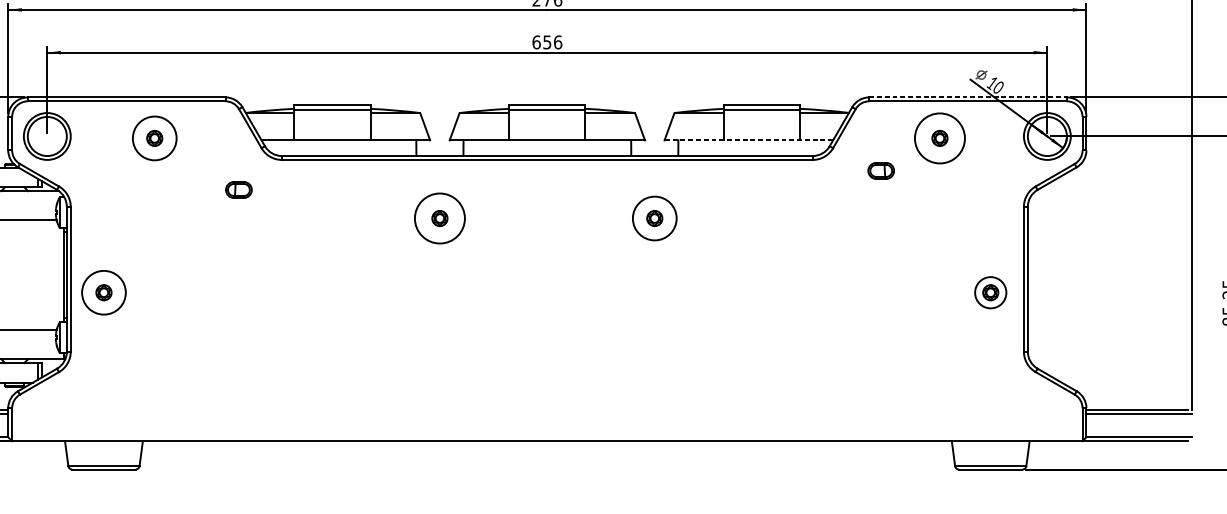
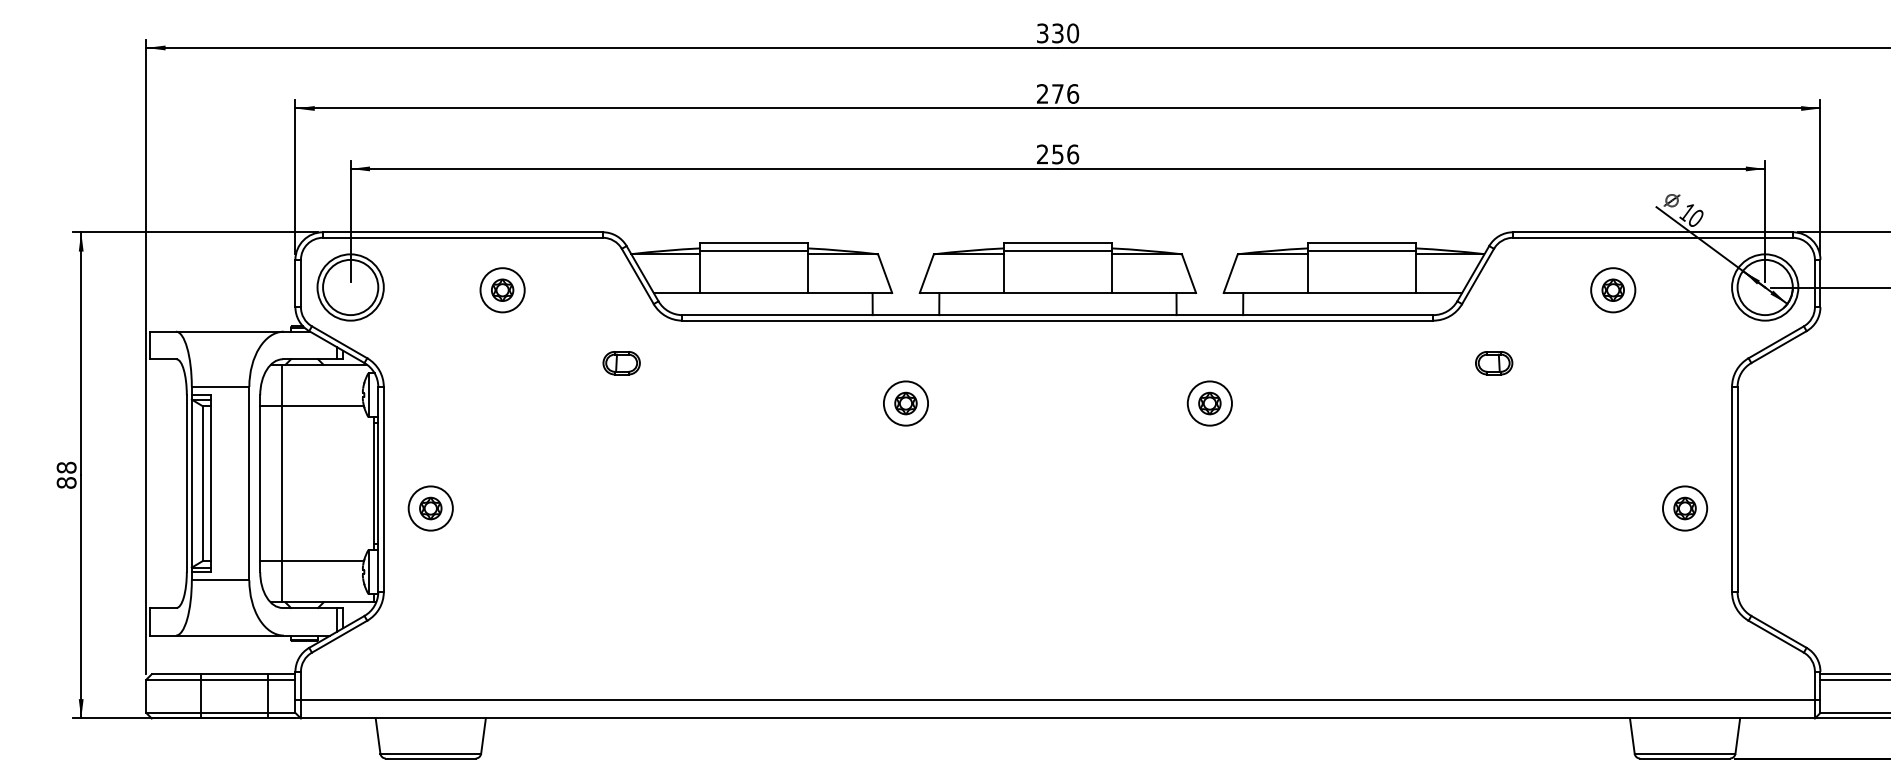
text: (536, 42) -> (1042, 154), 656 -> 256
line: (967, 97) -> (1652, 232), dashed -> solid
circle: (154, 138) -> (502, 290), size x0.71
circle: (940, 138) -> (1613, 290), size x0.62
line: (748, 140) -> (1342, 293), dashed -> solid
part: (881, 171) -> (1494, 363), moved
circle: (439, 218) -> (905, 403), size x0.62
circle: (654, 218) -> (1209, 403), size x0.71
circle: (103, 292) -> (430, 508), size x0.71
line: (547, 428) -> (1057, 700), added

